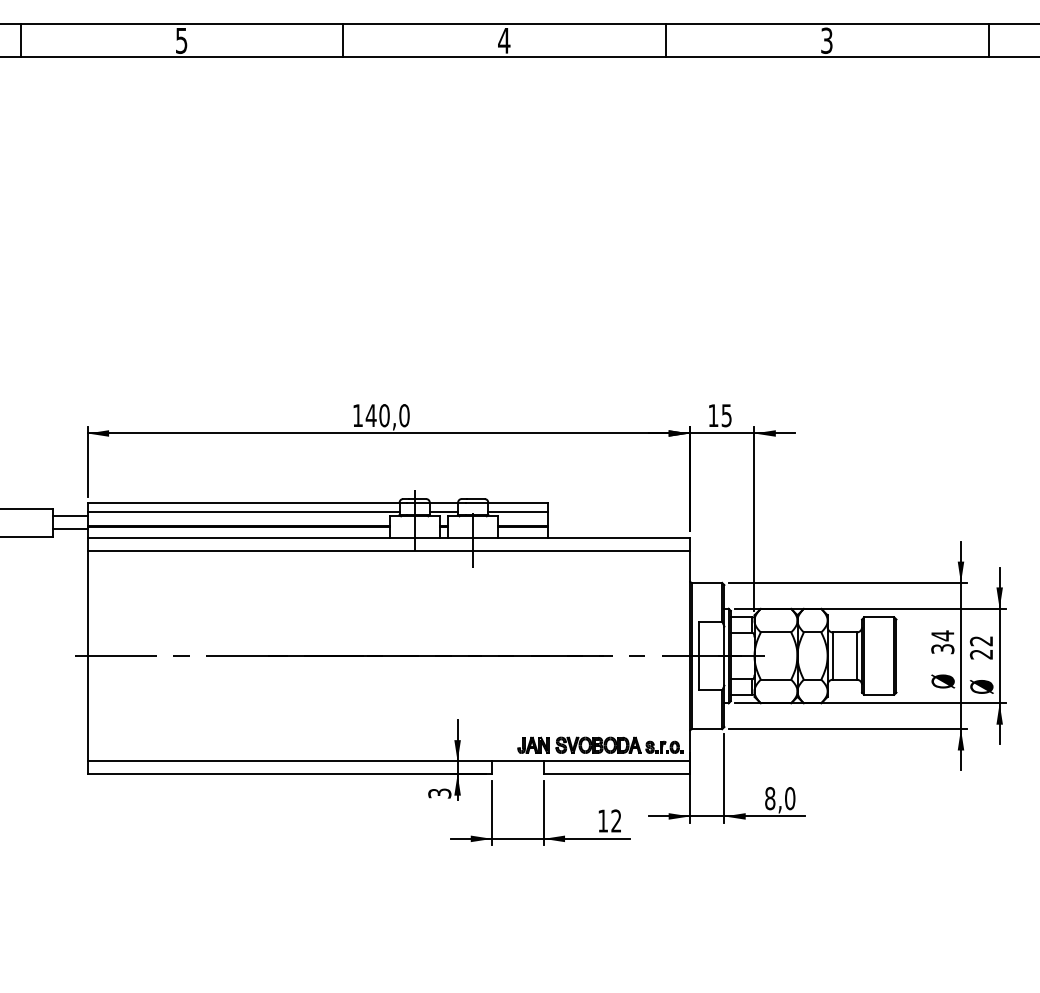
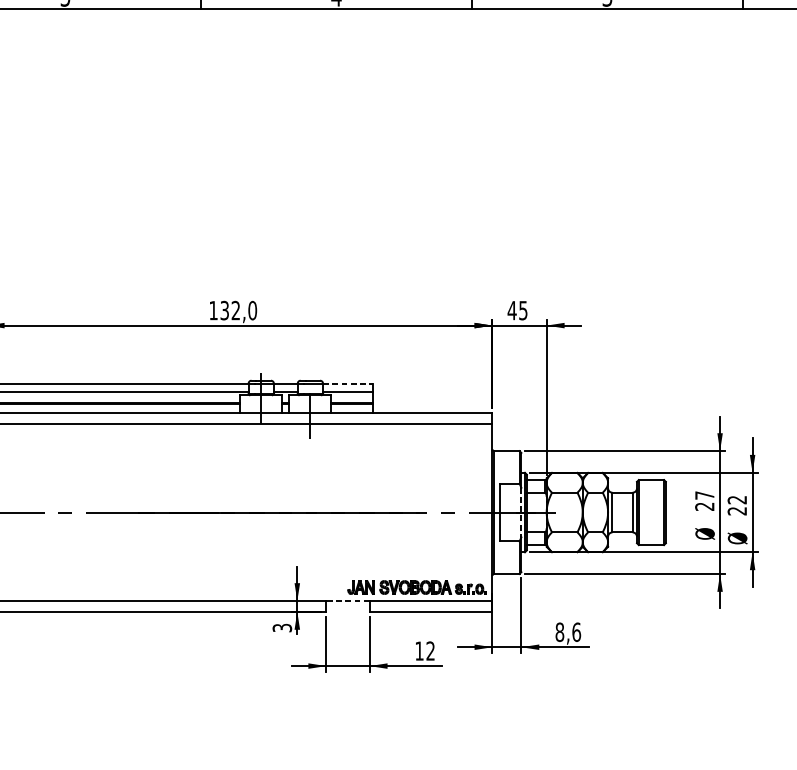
text: (377, 415) -> (230, 310), 140,0 -> 132,0
text: (712, 415) -> (511, 310), 15 -> 45
line: (518, 503) -> (348, 384), solid -> dashed
text: (942, 642) -> (704, 501), 34 -> 27
line: (724, 656) -> (521, 512), solid -> dashed
line: (517, 761) -> (347, 601), solid -> dashed
text: (790, 798) -> (576, 632), 8,0 -> 8,6

